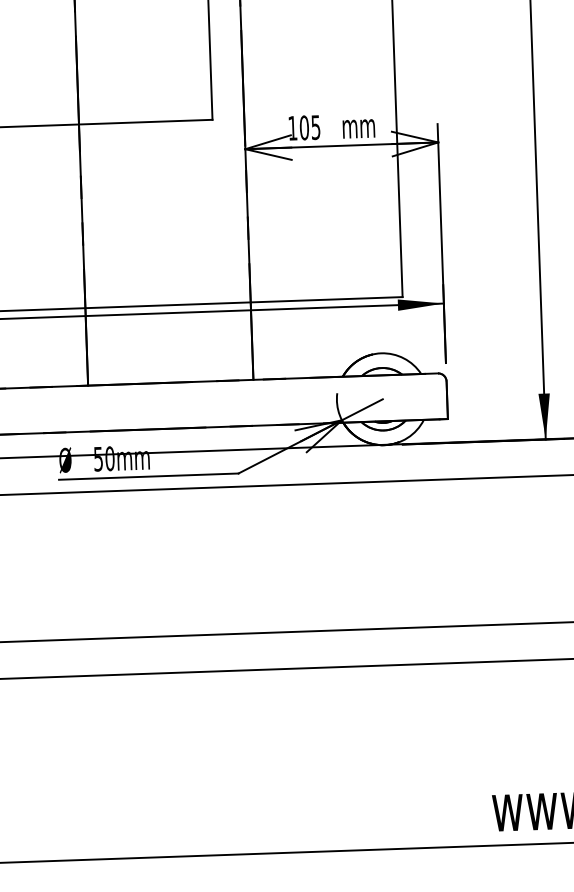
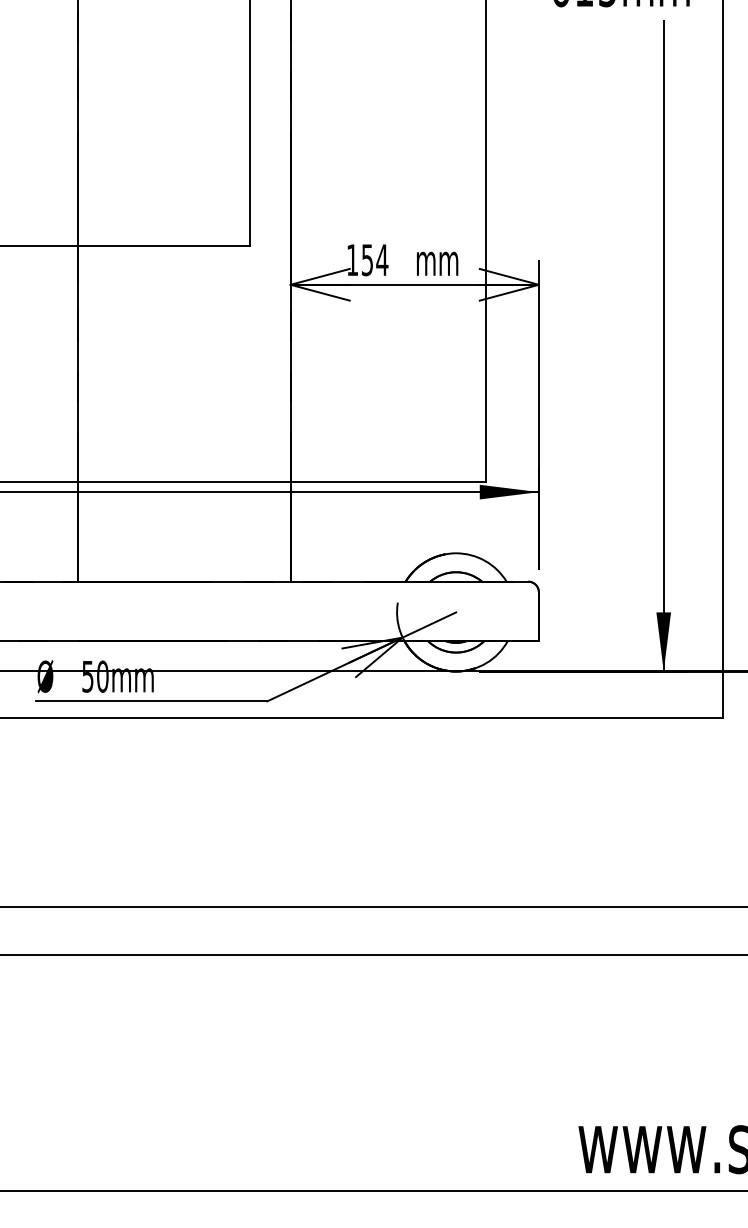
text: (309, 128) -> (374, 260), 105 -> 154

